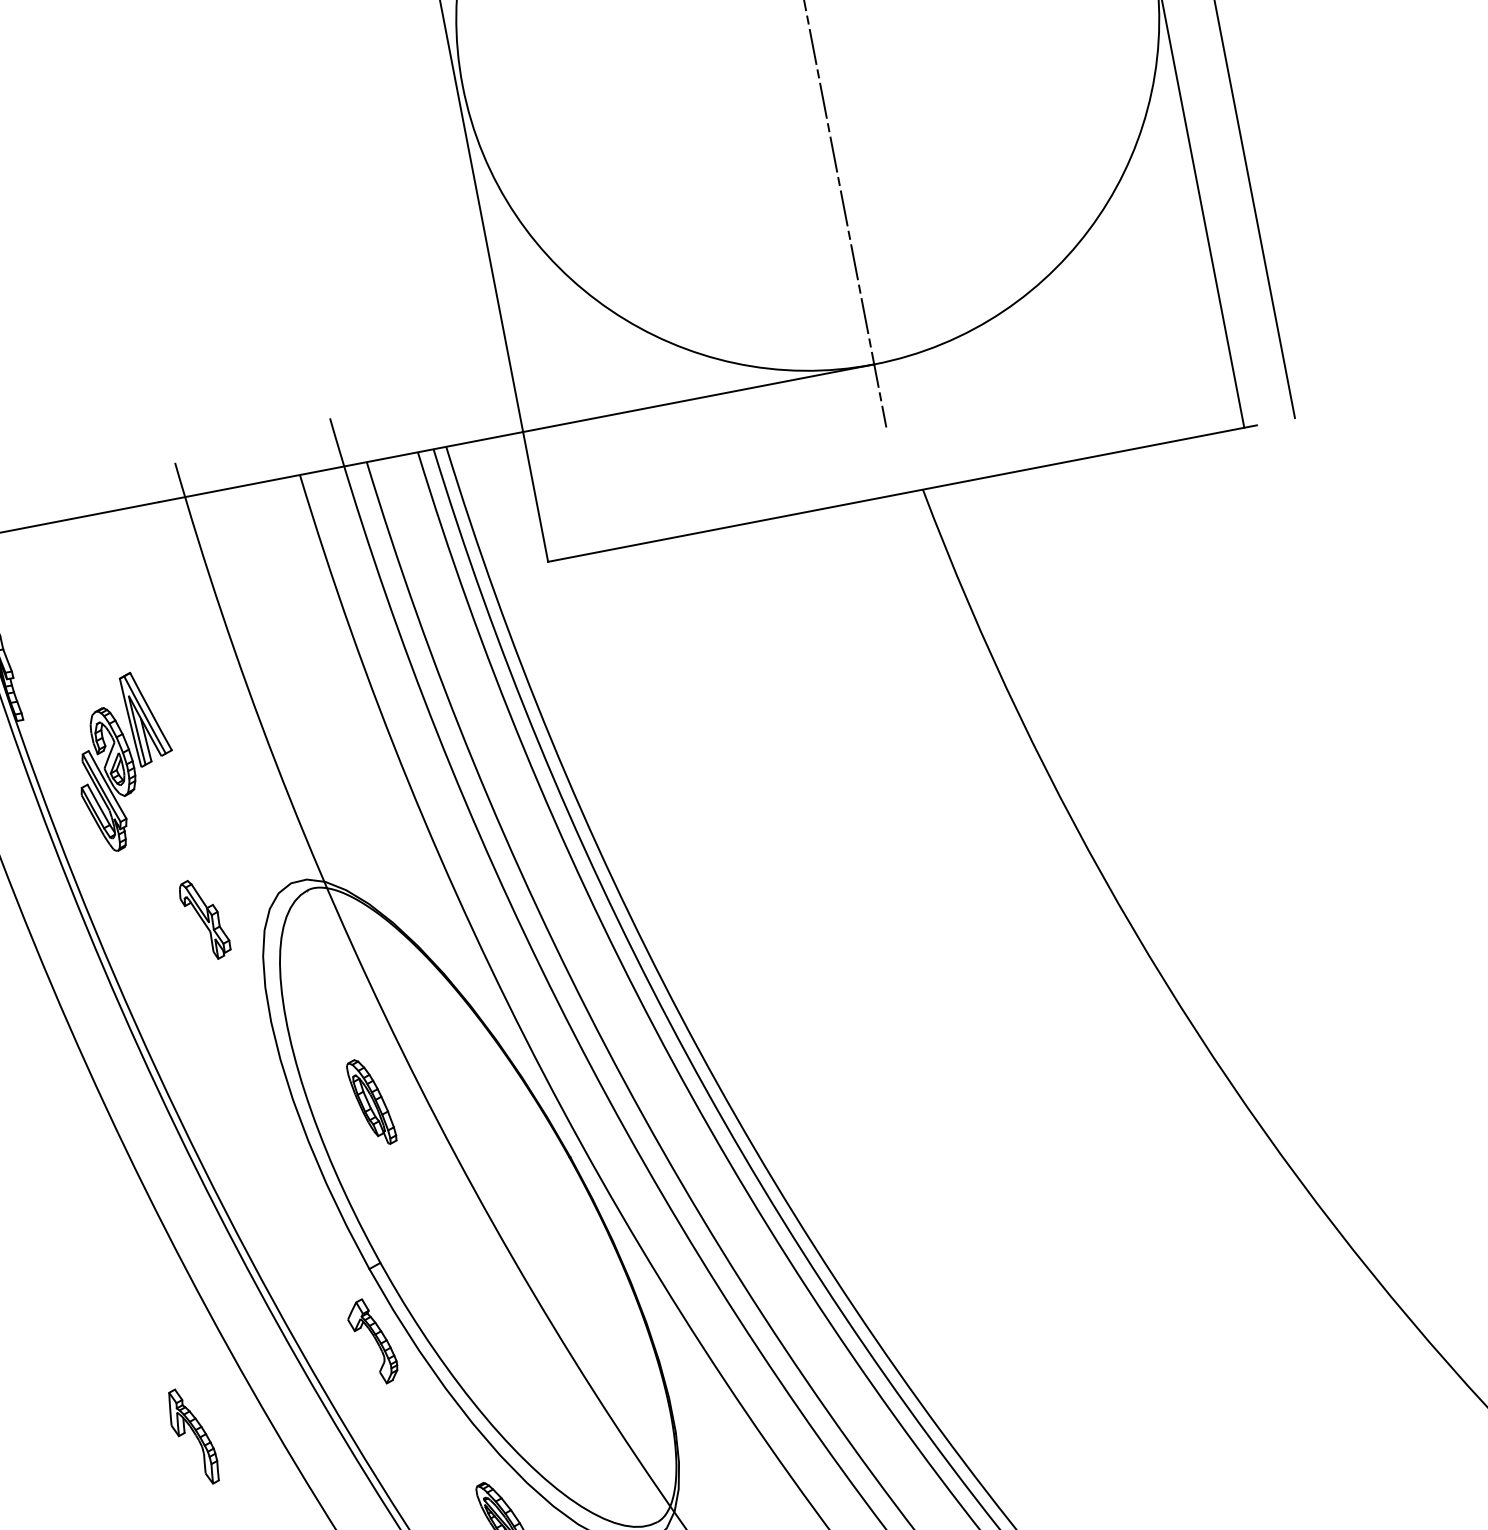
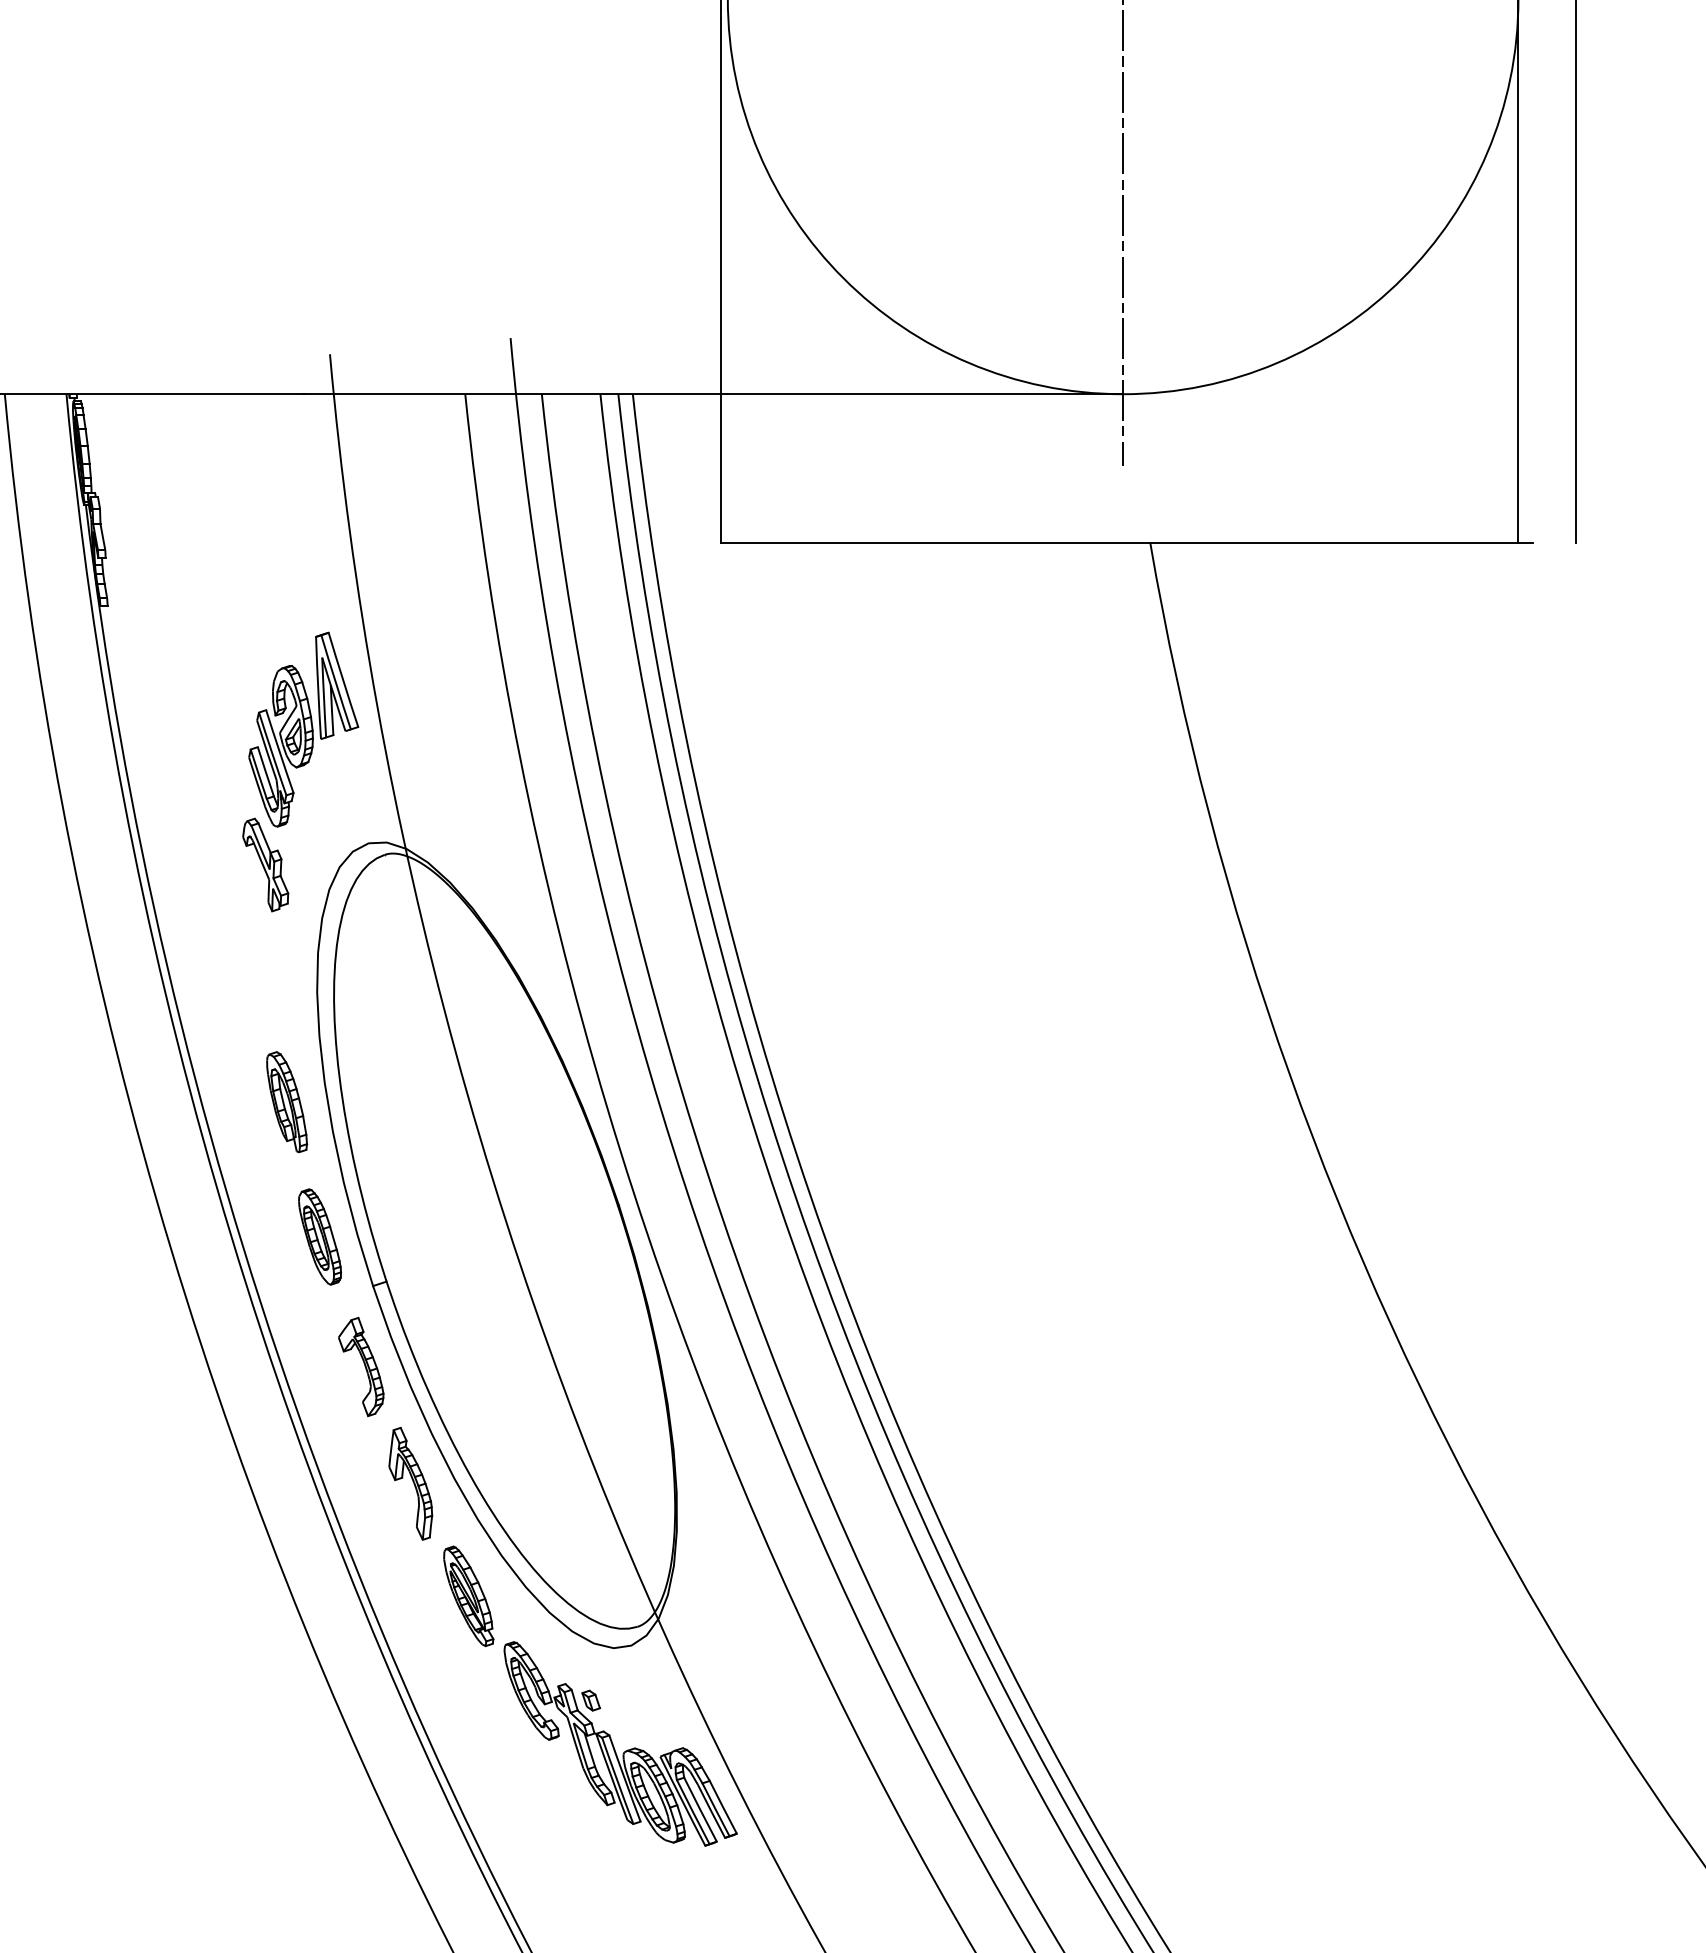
part: (124, 761) -> (303, 729), moved
part: (372, 1102) -> (287, 1102), moved
part: (315, 1234) -> (320, 1236), added
part: (192, 1436) -> (410, 1483), moved

